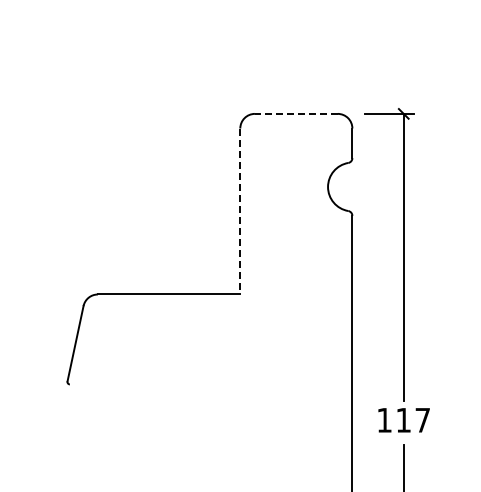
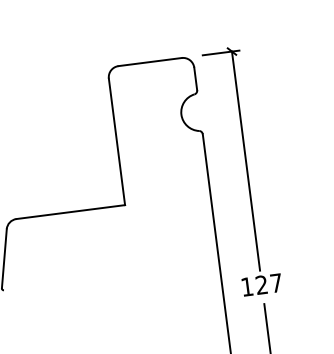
line: (295, 113) -> (149, 61), dashed -> solid
line: (240, 211) -> (117, 141), dashed -> solid
text: (403, 419) -> (261, 284), 117 -> 127

